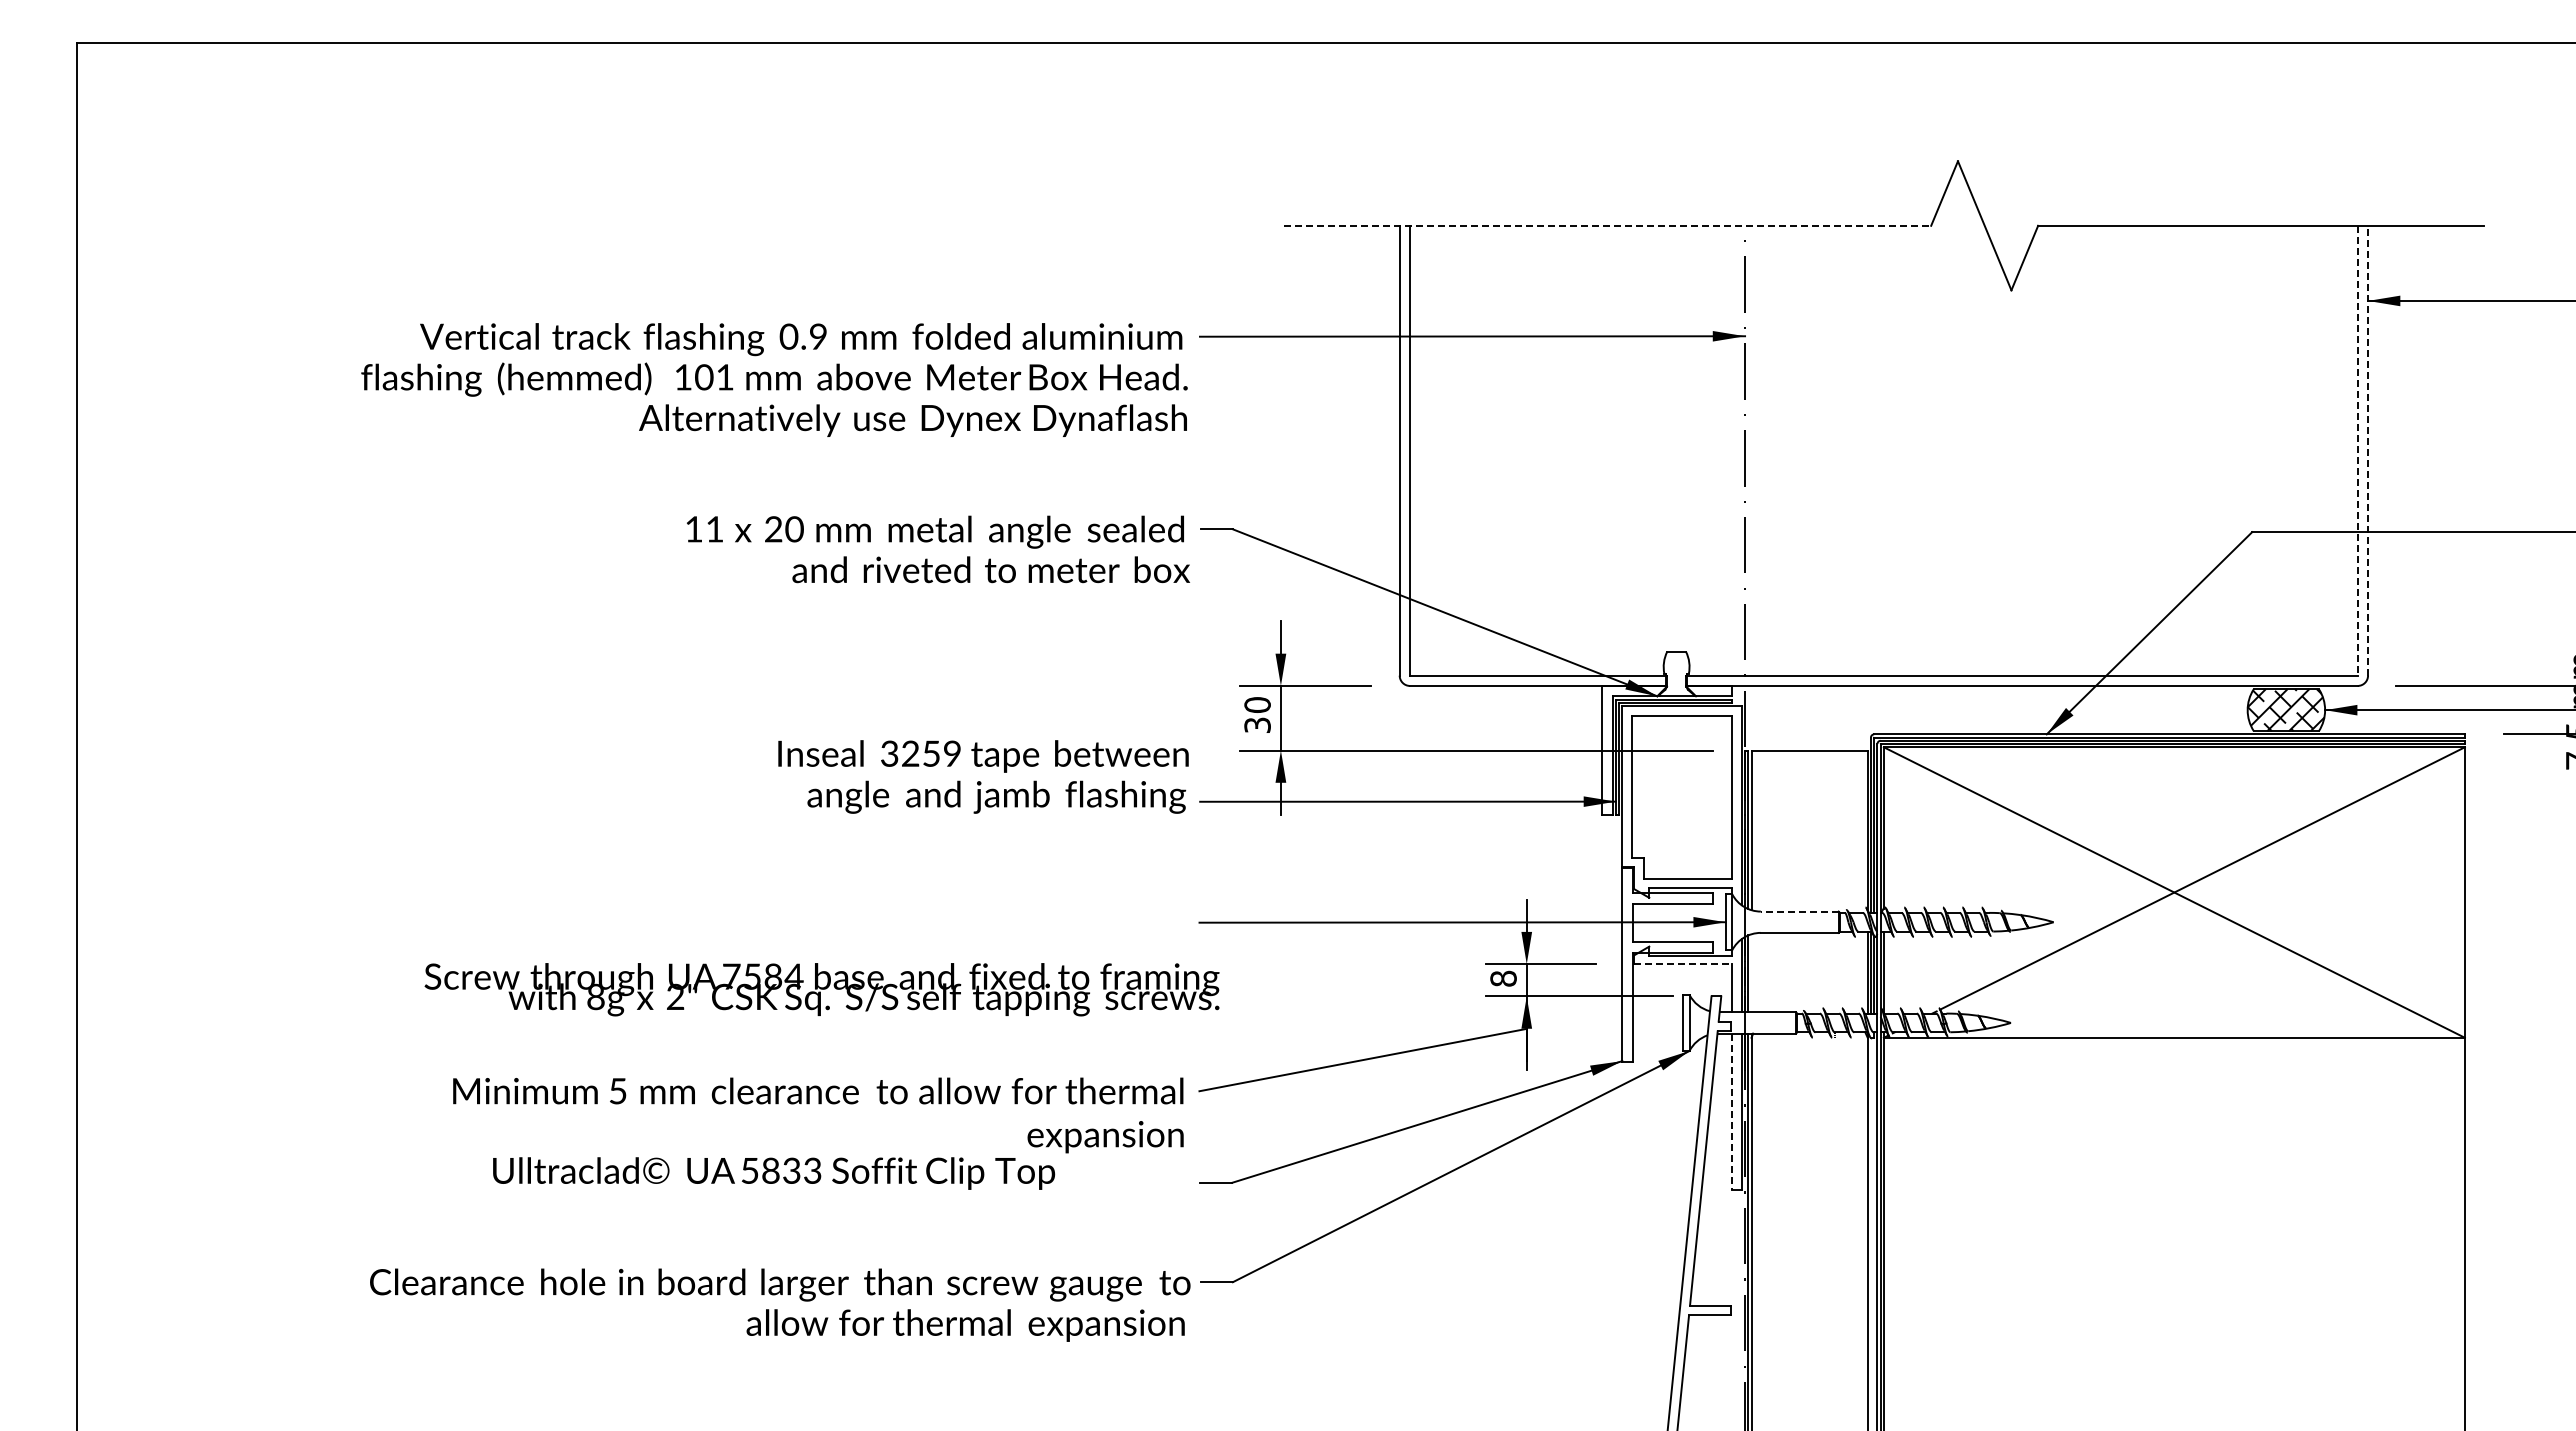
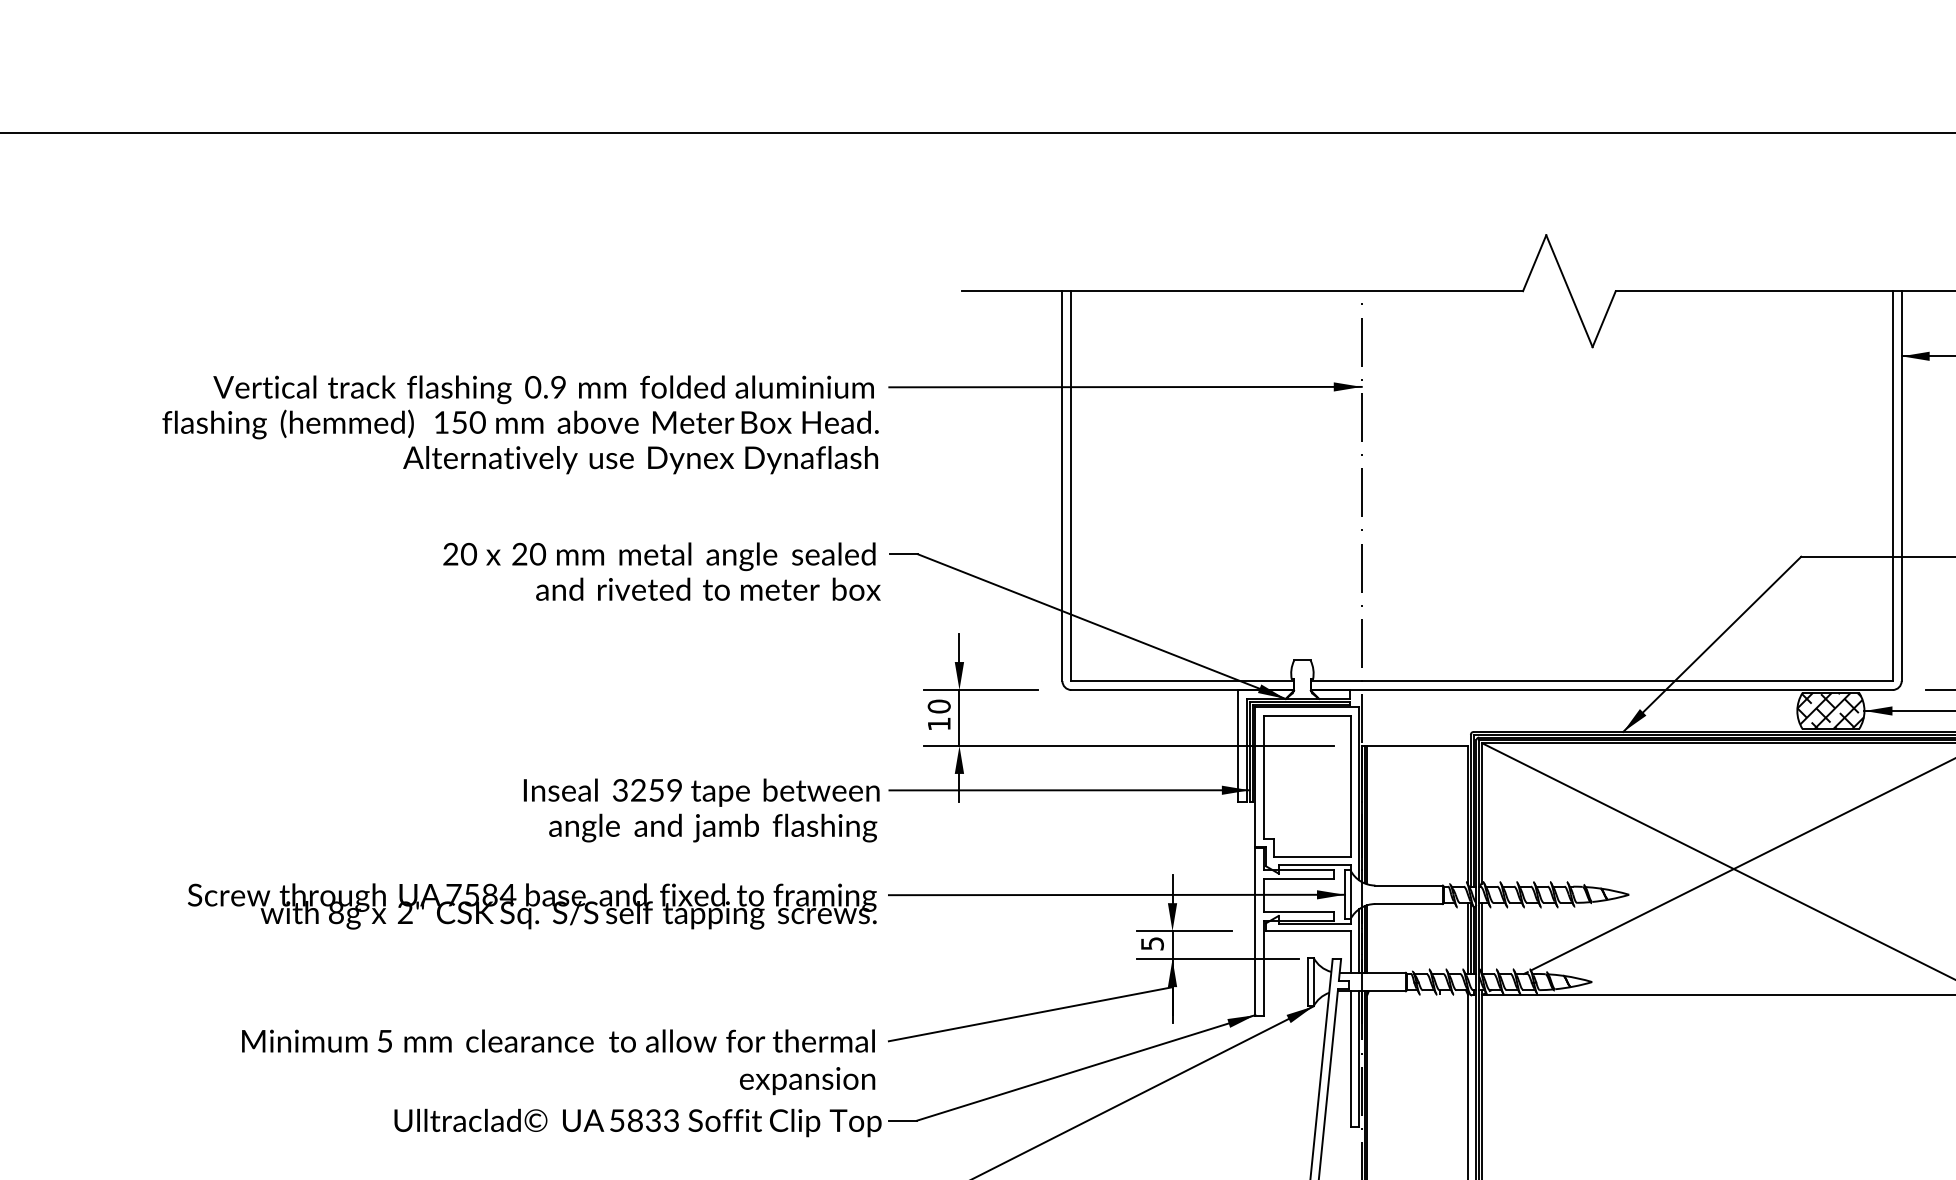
line: (1607, 225) -> (1242, 290), dashed -> solid
text: (714, 377) -> (468, 422), 101 -> 150
line: (2357, 450) -> (1892, 485), dashed -> solid
line: (2368, 450) -> (1902, 485), dashed -> solid
text: (704, 529) -> (459, 554), 11 -> 20
text: (1257, 724) -> (939, 723), 30 -> 10
text: (983, 776) -> (701, 810), moved
line: (1799, 911) -> (1408, 885), dashed -> solid
line: (1683, 964) -> (1308, 931), dashed -> solid
line: (1751, 973) -> (1367, 939), added
text: (1503, 978) -> (1152, 943), 8 -> 5
text: (821, 989) -> (531, 906), moved
line: (1732, 1112) -> (1350, 1059), dashed -> solid
text: (774, 1173) -> (638, 1122), moved

